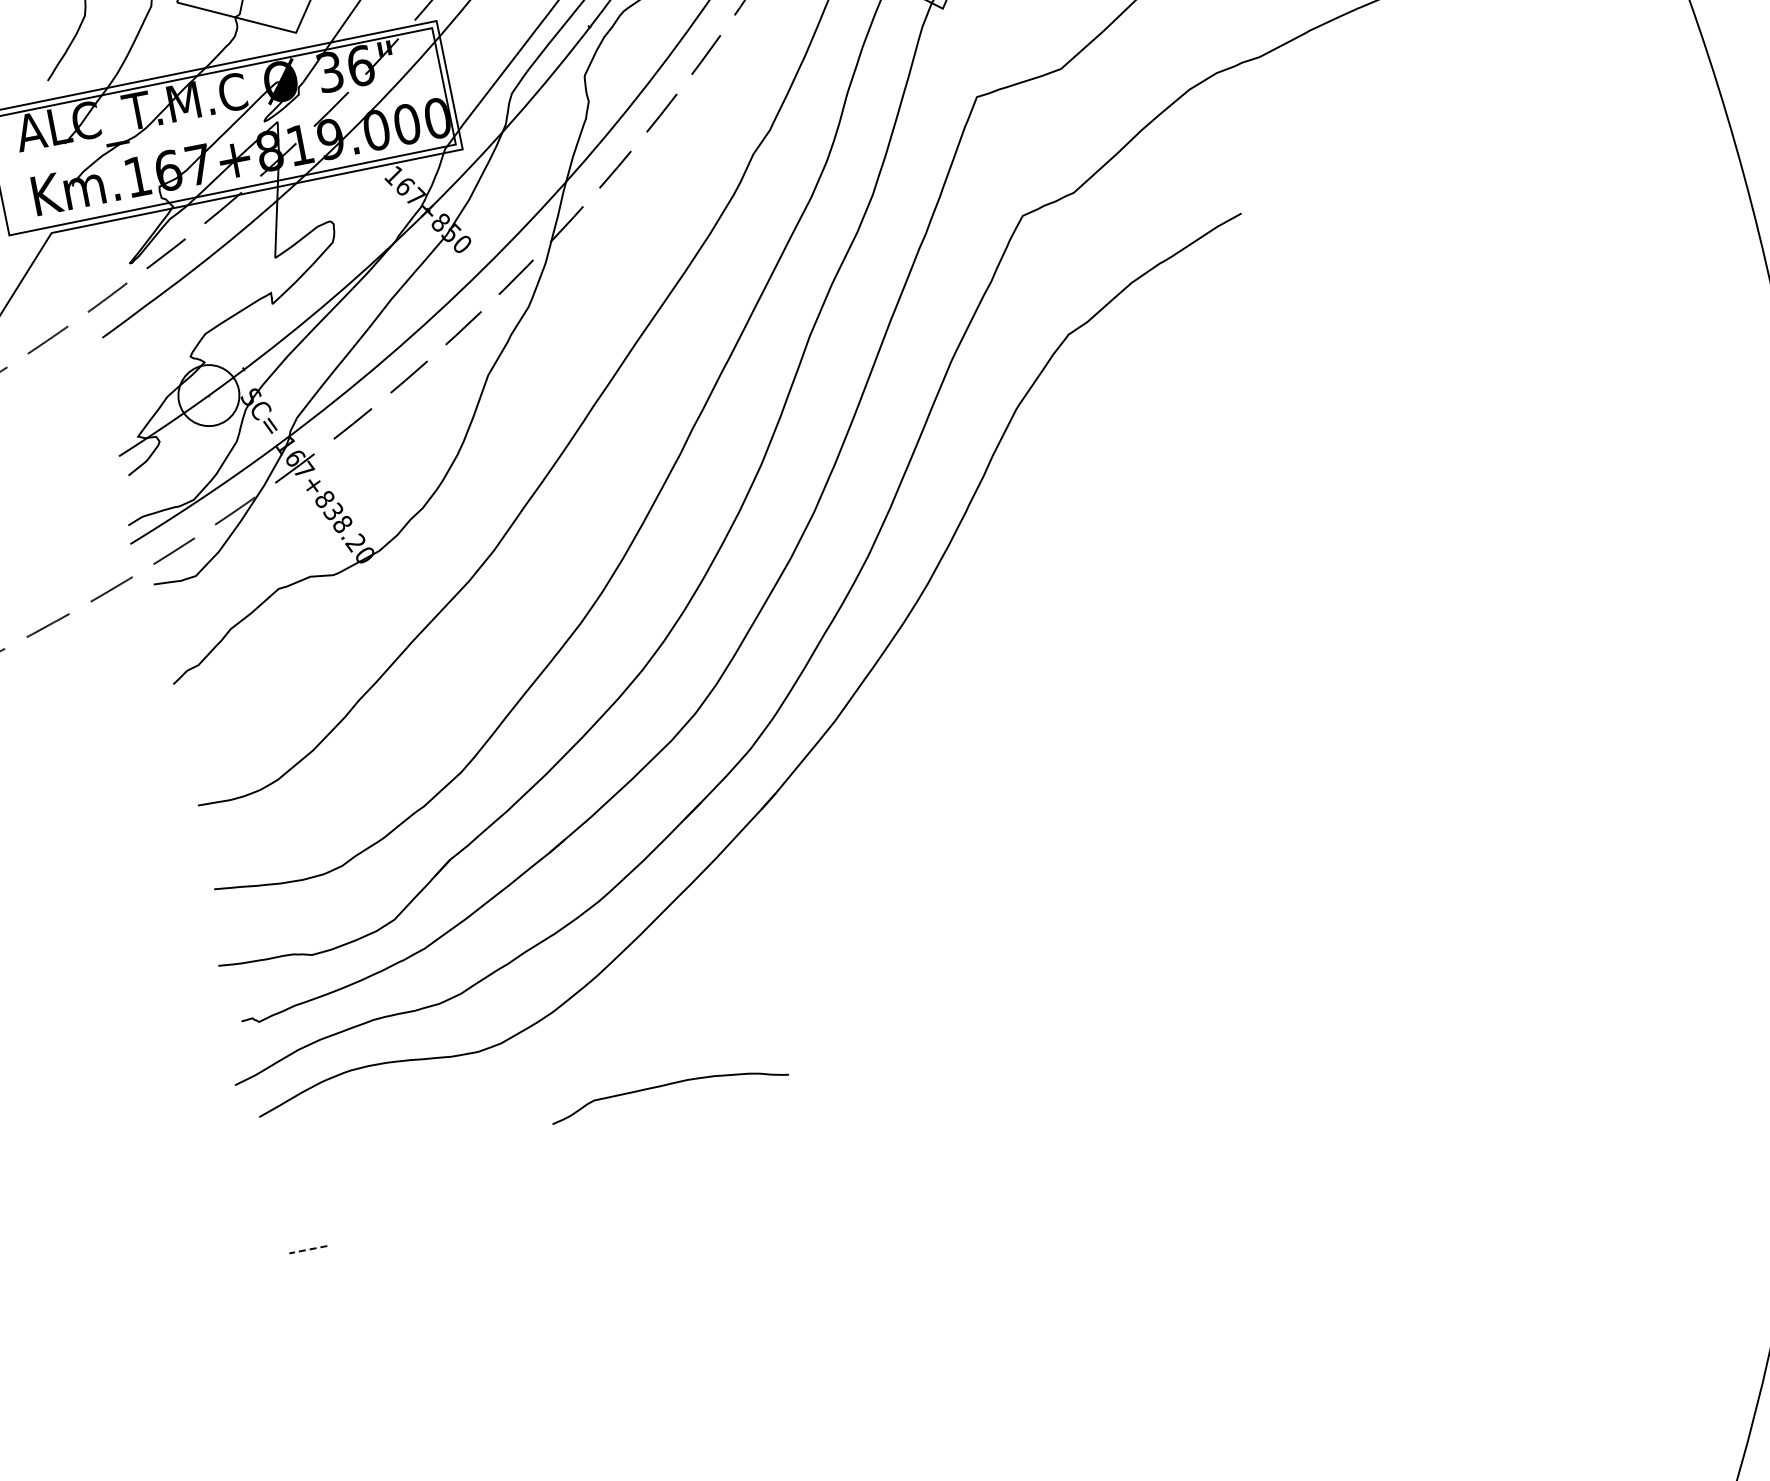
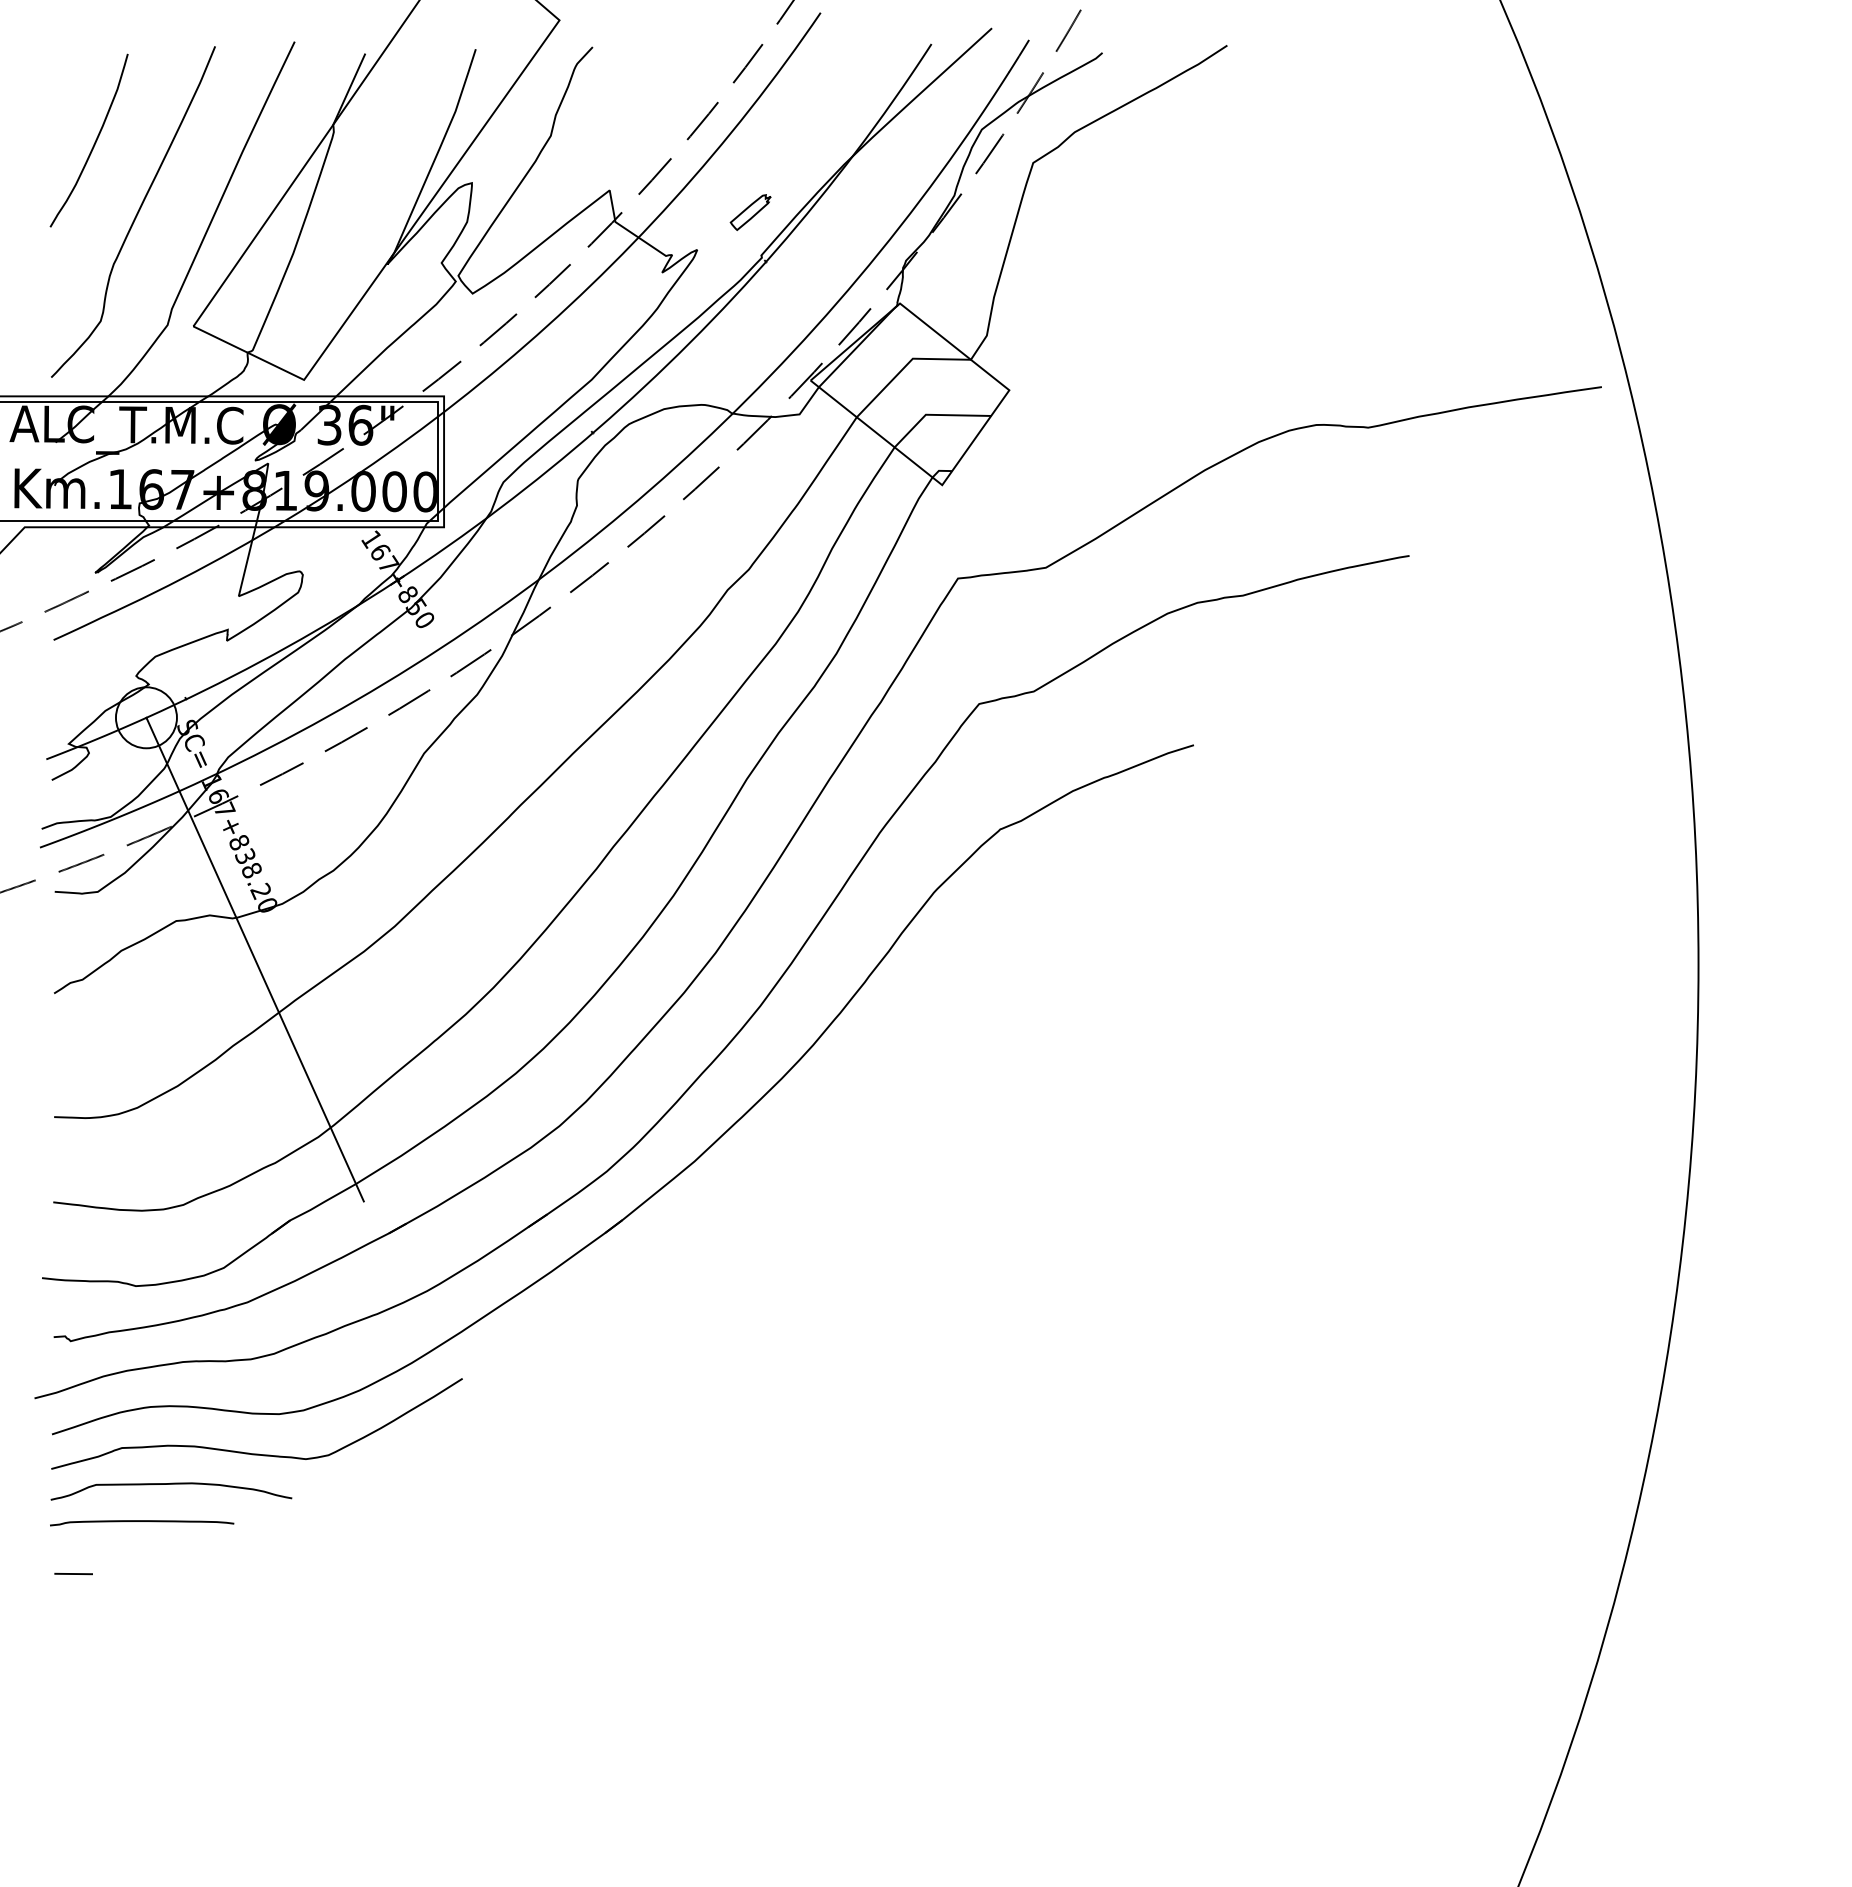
line: (363, 611) -> (254, 959), added
curve: (667, 1085) -> (171, 1484), moved
curve: (456, 1095) -> (249, 1452), added
curve: (365, 1184) -> (142, 1521), added
line: (309, 1250) -> (74, 1574), dashed -> solid

